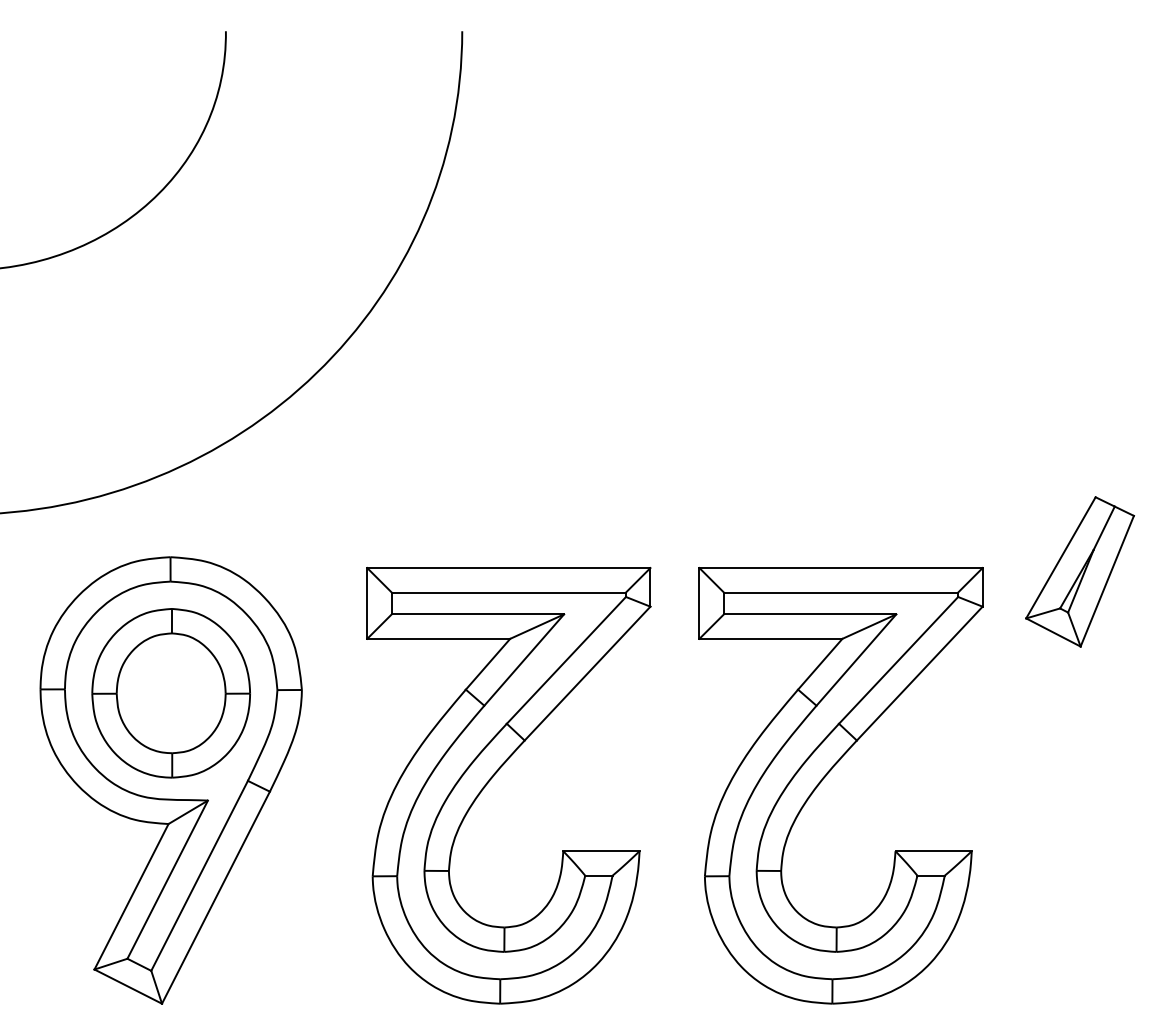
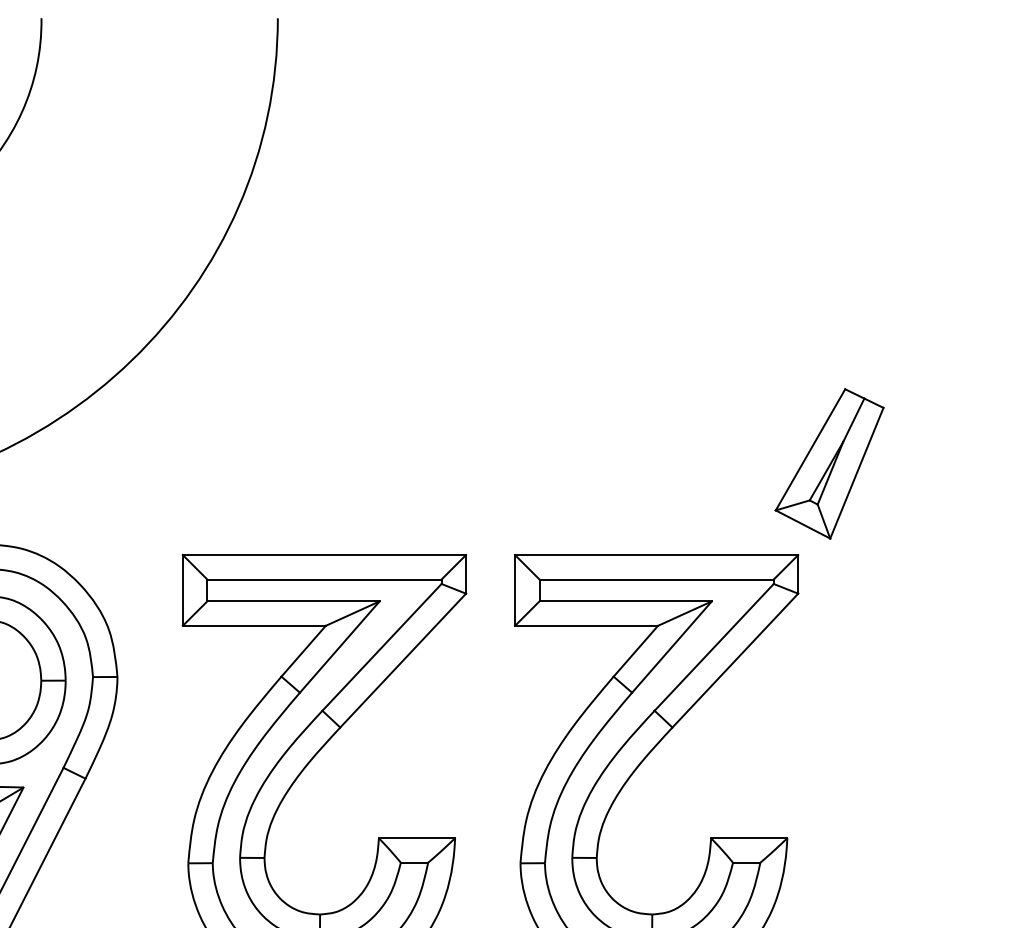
part: (1079, 571) -> (829, 463), moved

